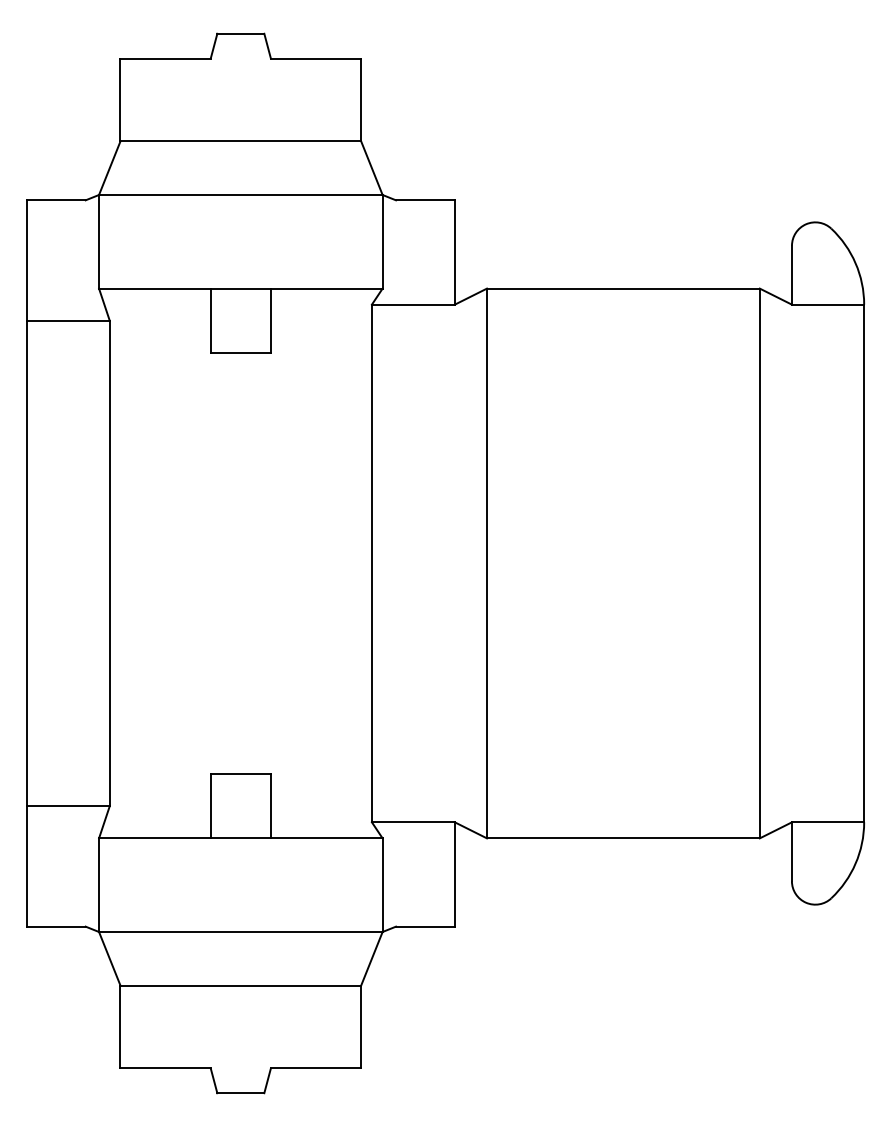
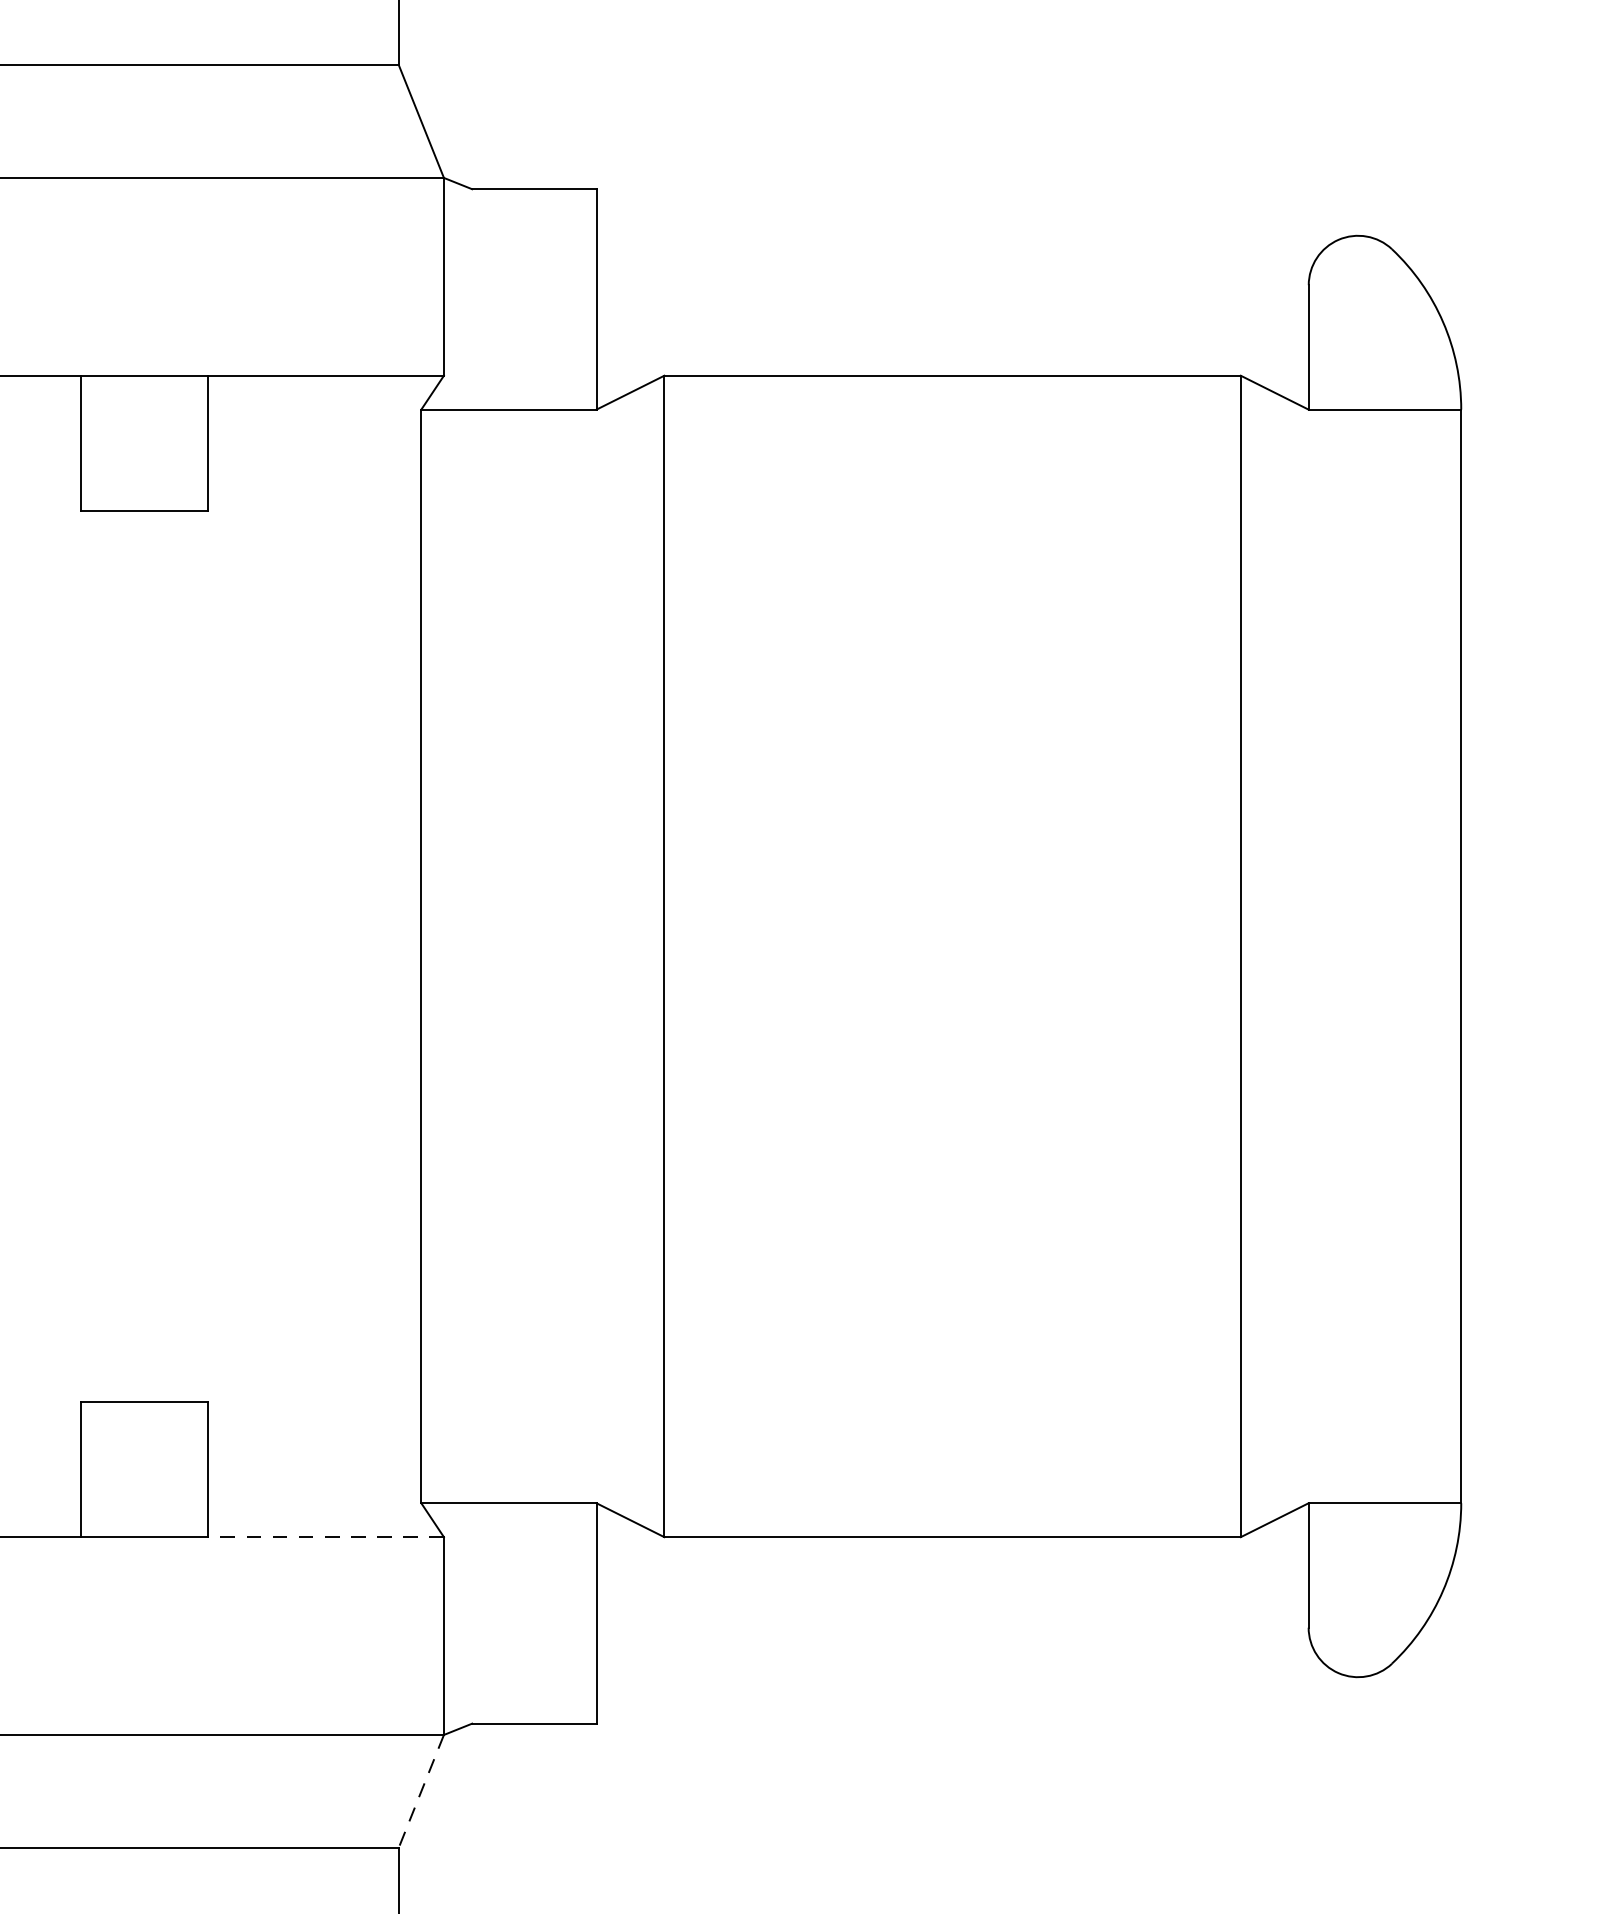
line: (326, 838) -> (325, 1537), solid -> dashed
line: (371, 958) -> (420, 1790), solid -> dashed

